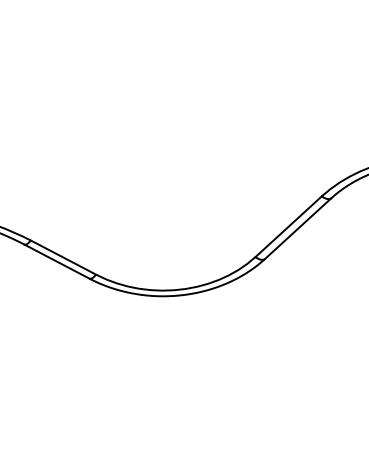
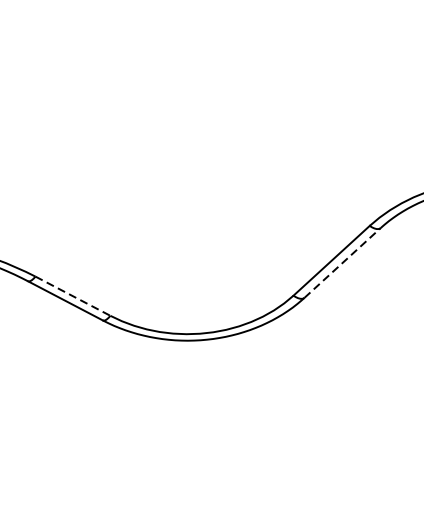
line: (298, 228) -> (342, 262), solid -> dashed
line: (63, 257) -> (72, 296), solid -> dashed

